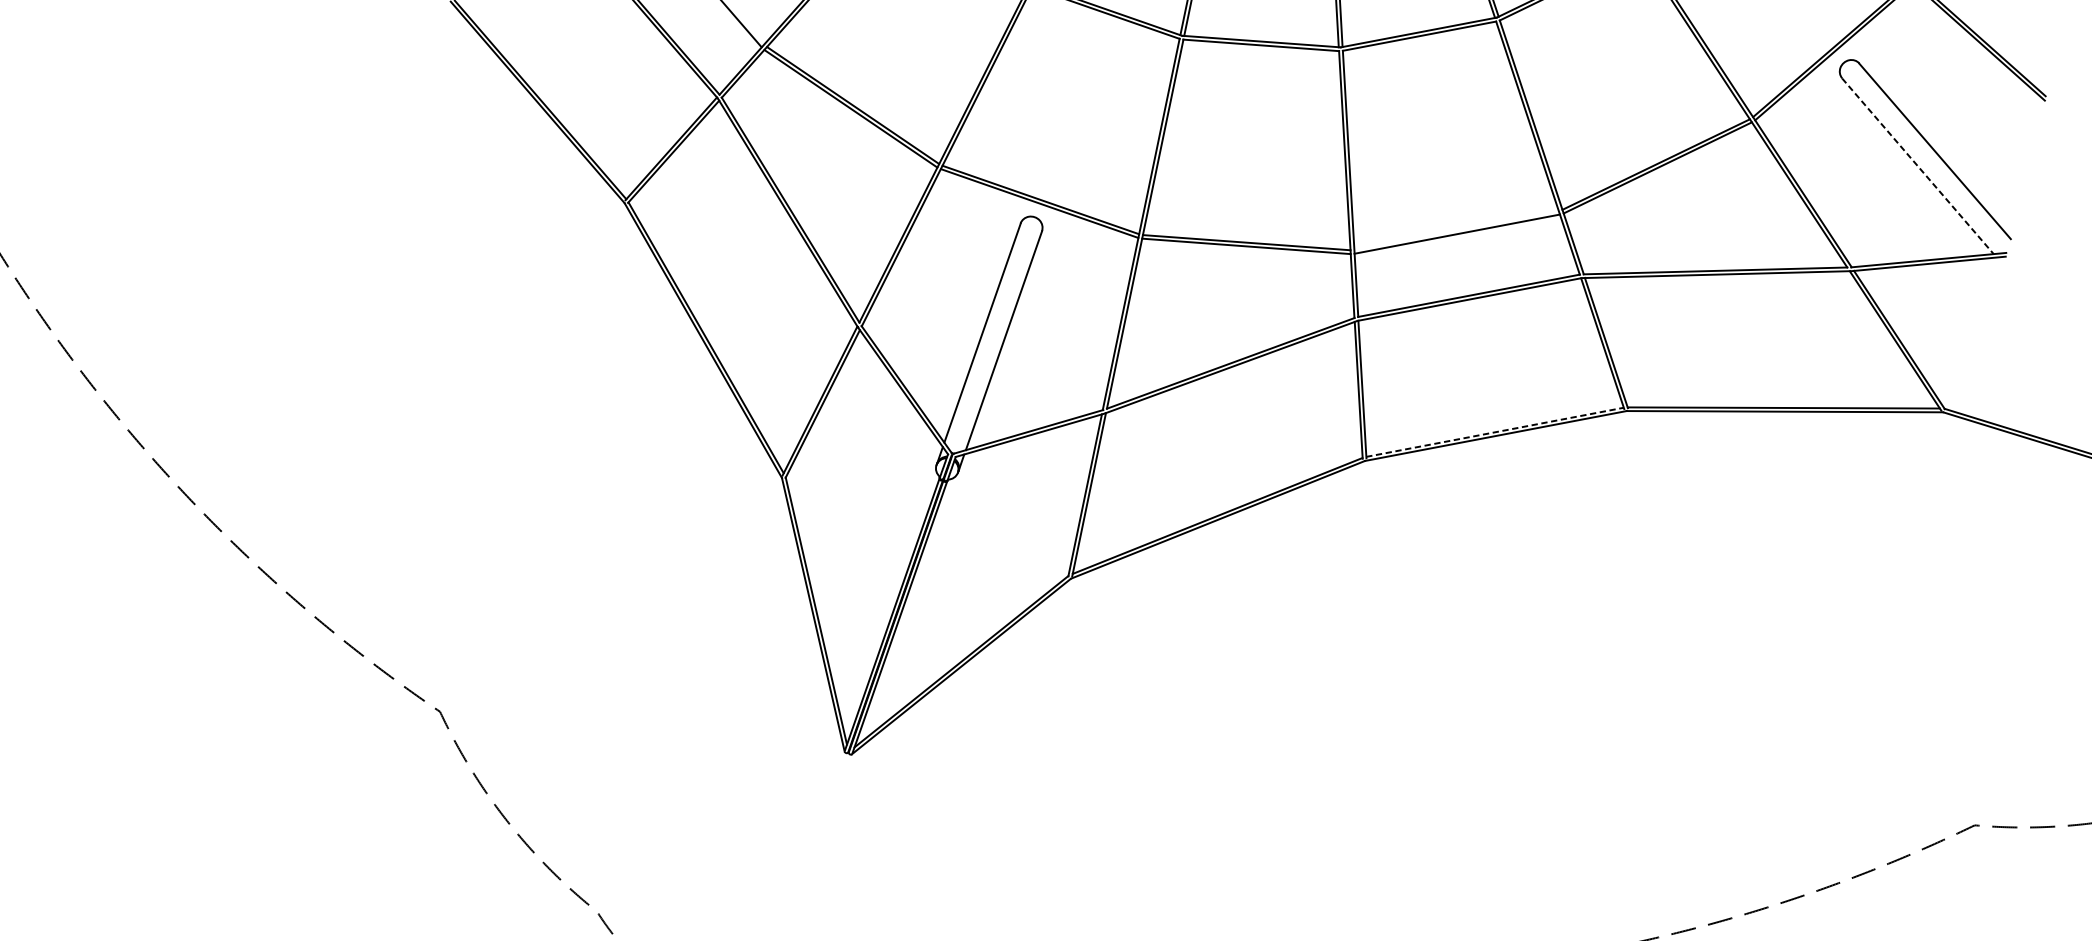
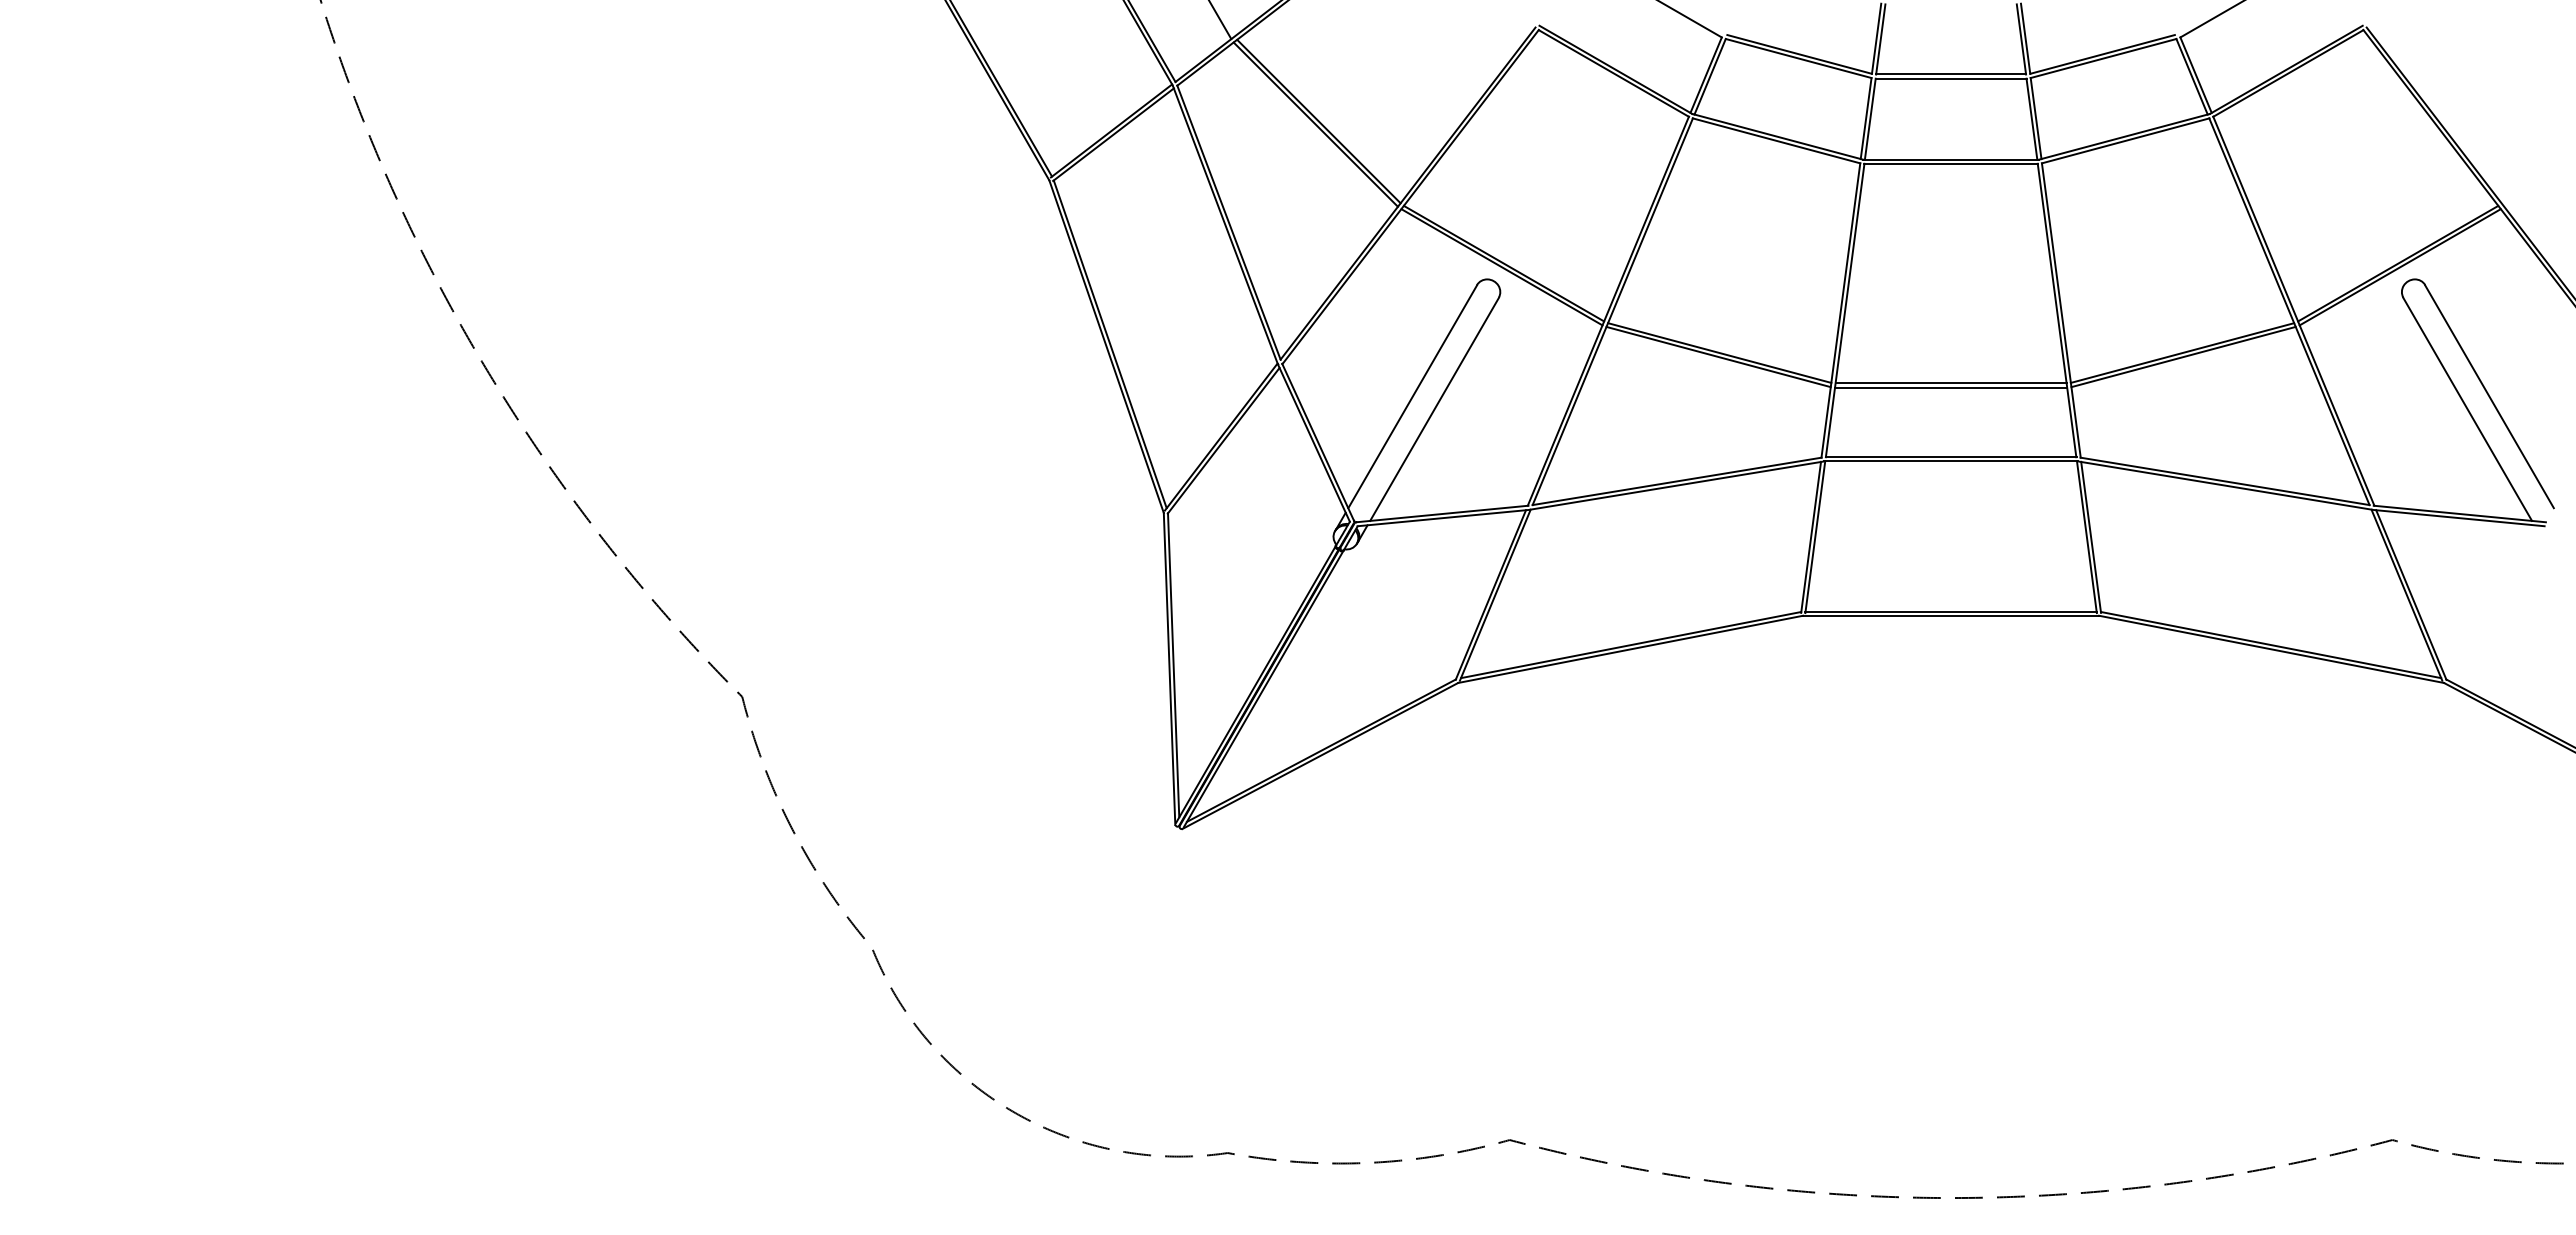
line: (1917, 166) -> (2467, 409), dashed -> solid
line: (1456, 230) -> (1950, 383), added
line: (1495, 432) -> (1951, 611), dashed -> solid

